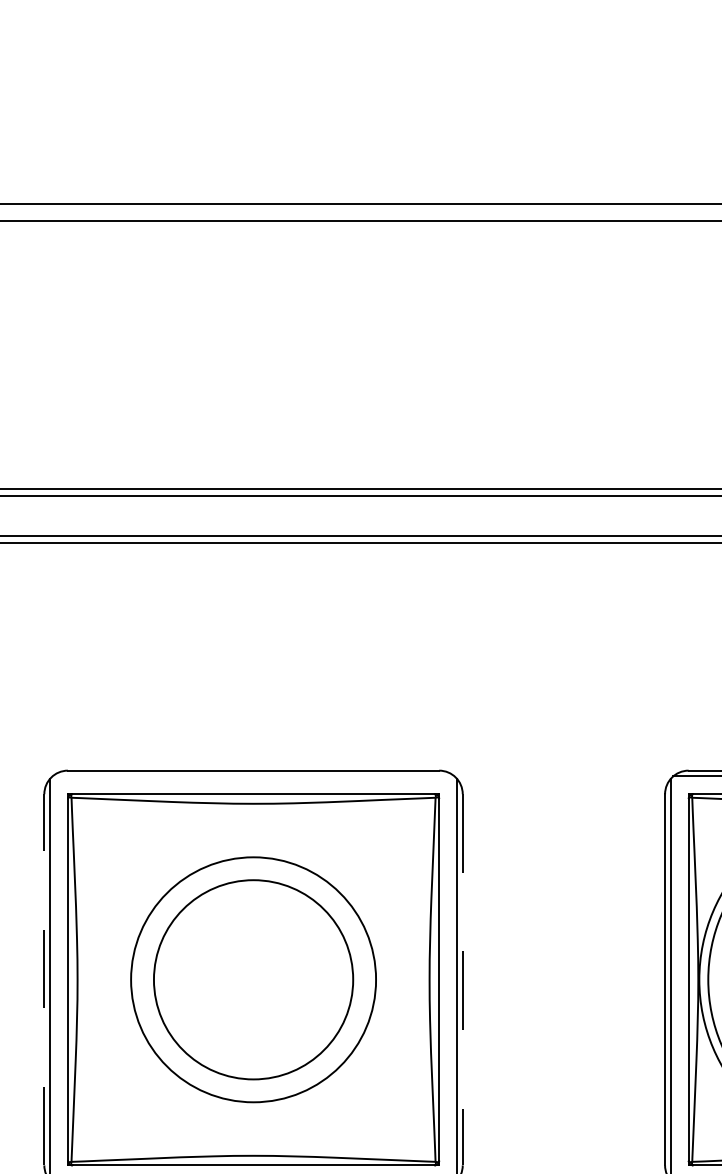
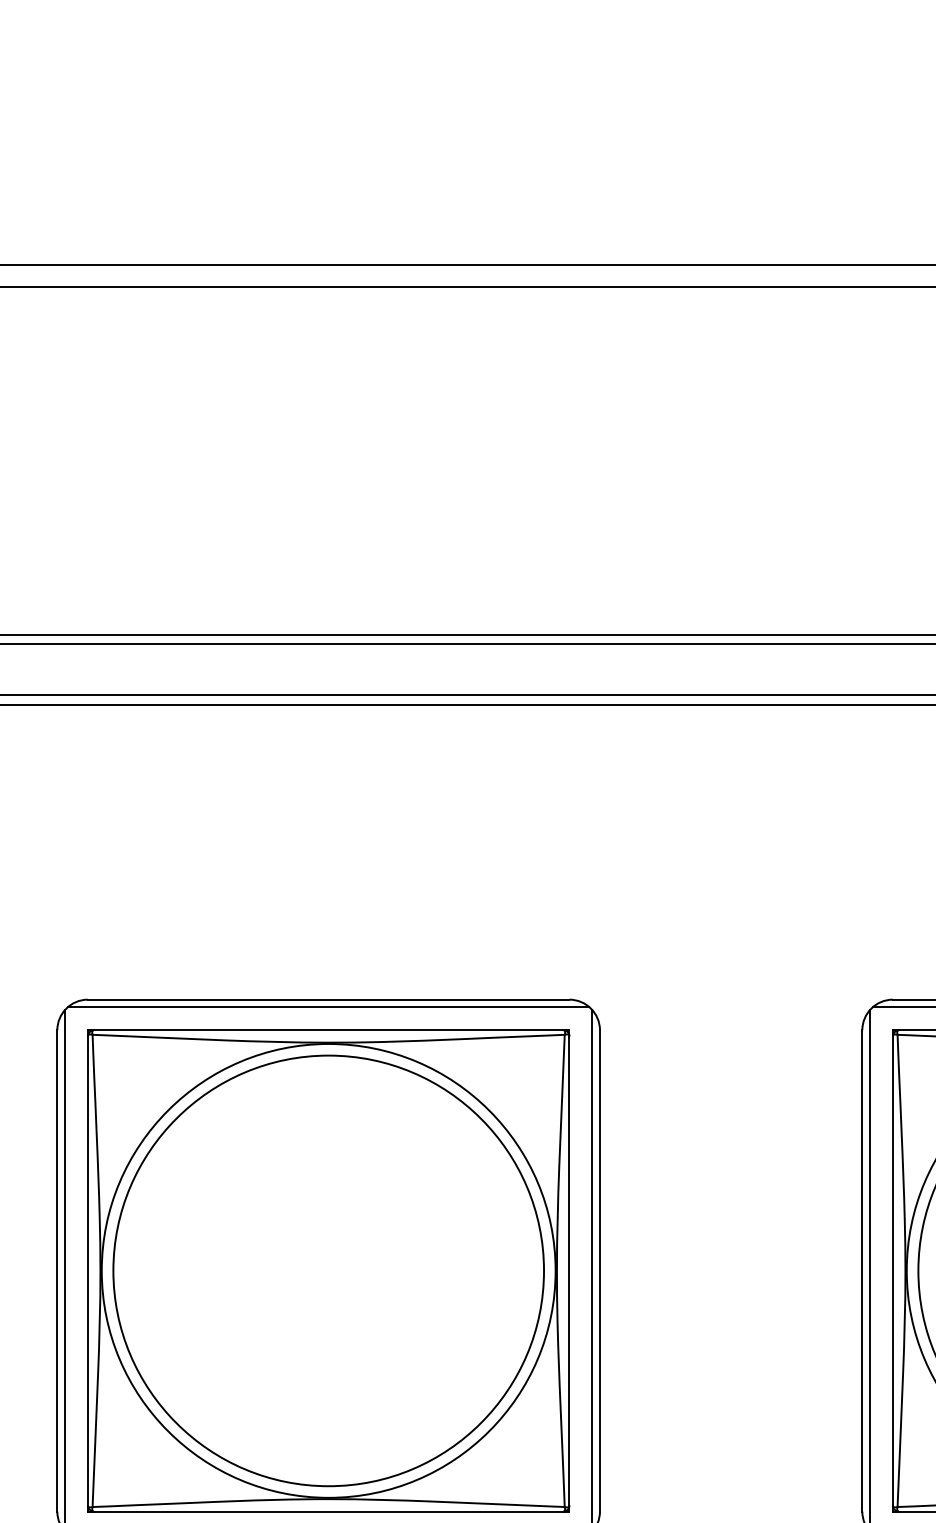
line: (253, 776) -> (328, 1007), added
line: (44, 979) -> (57, 1270), dashed -> solid
circle: (253, 979) -> (328, 1270), size x1.43
circle: (253, 979) -> (328, 1270), size x1.67
line: (462, 979) -> (599, 1270), dashed -> solid

